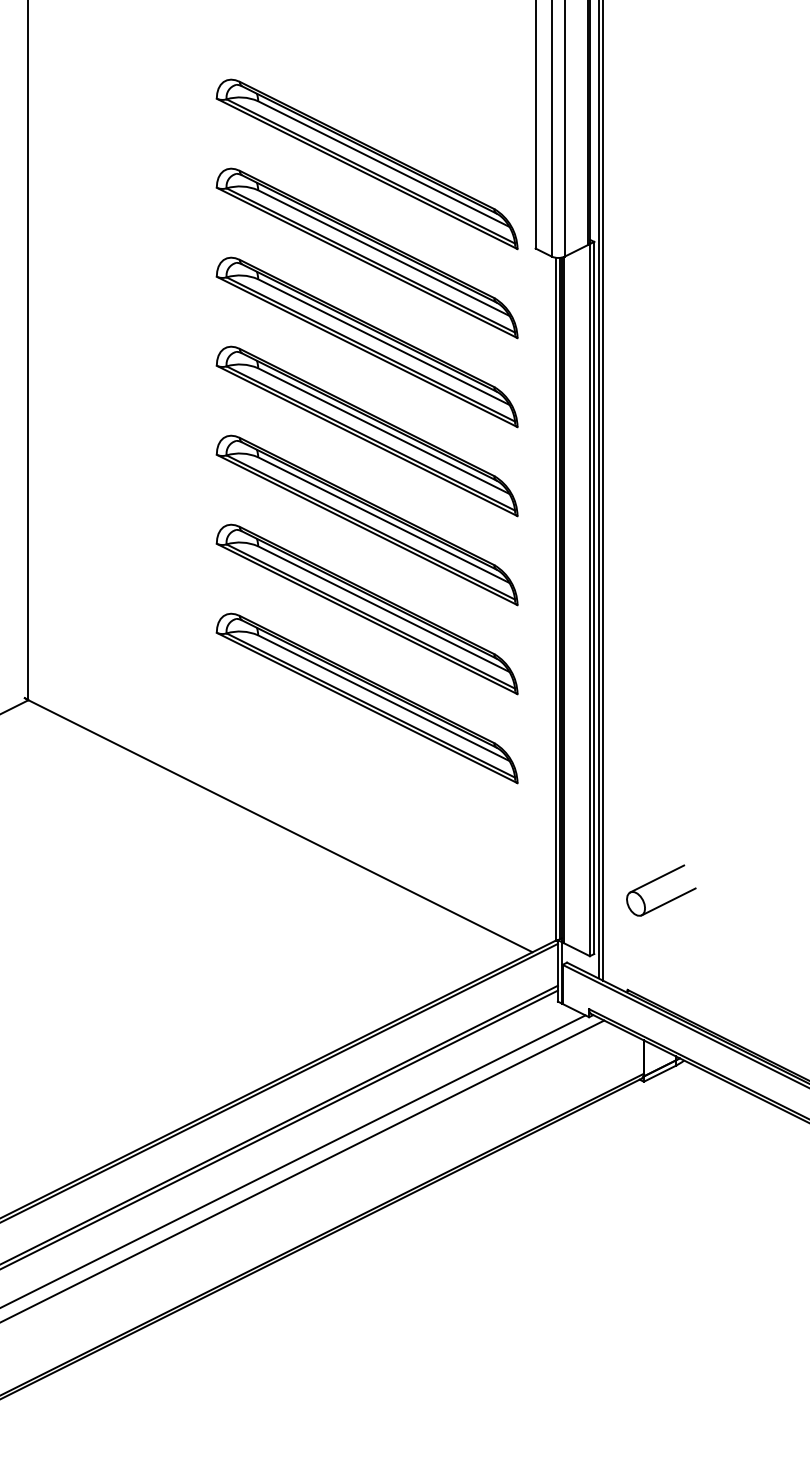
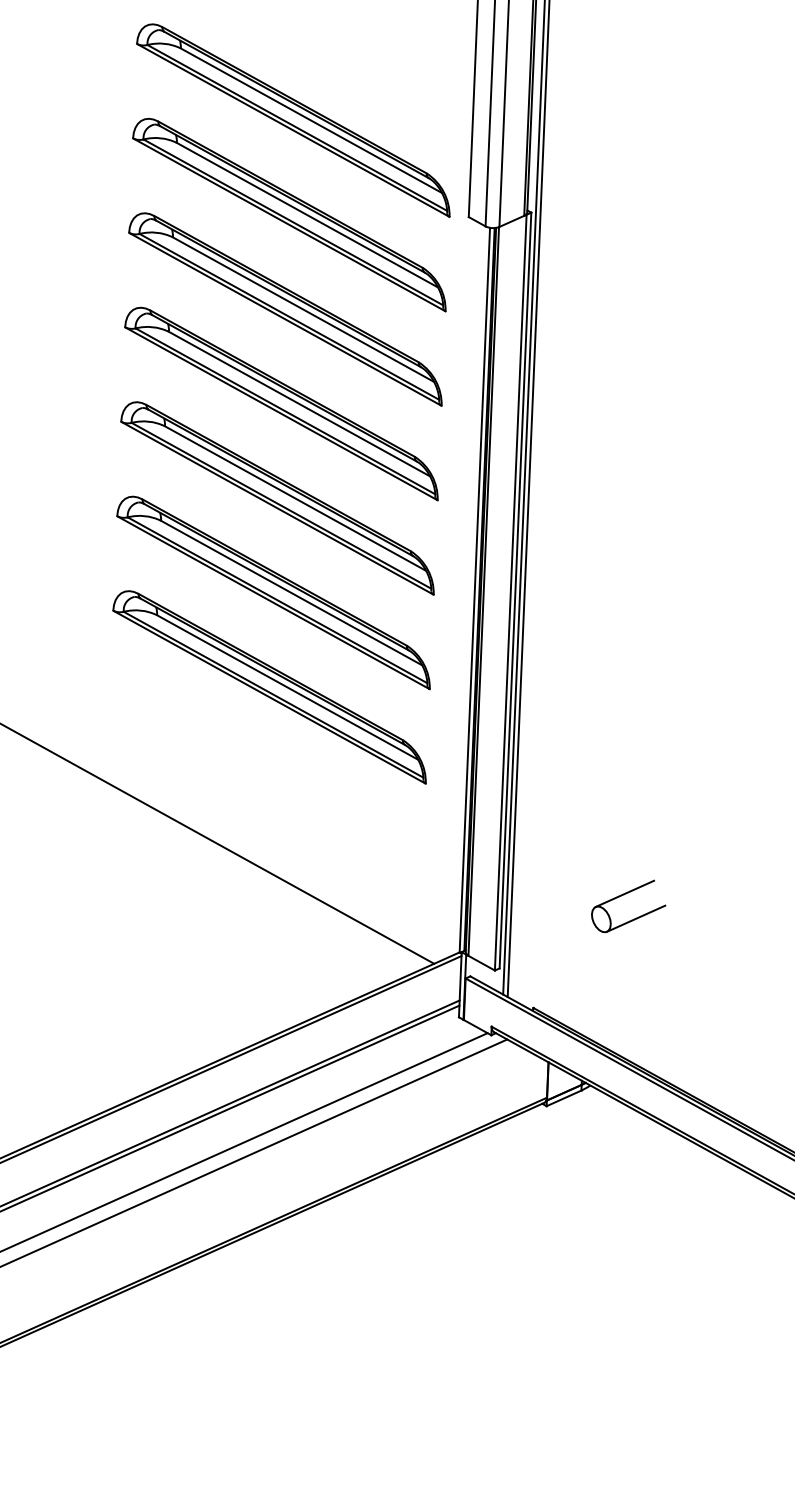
part: (656, 880) -> (624, 895), moved

